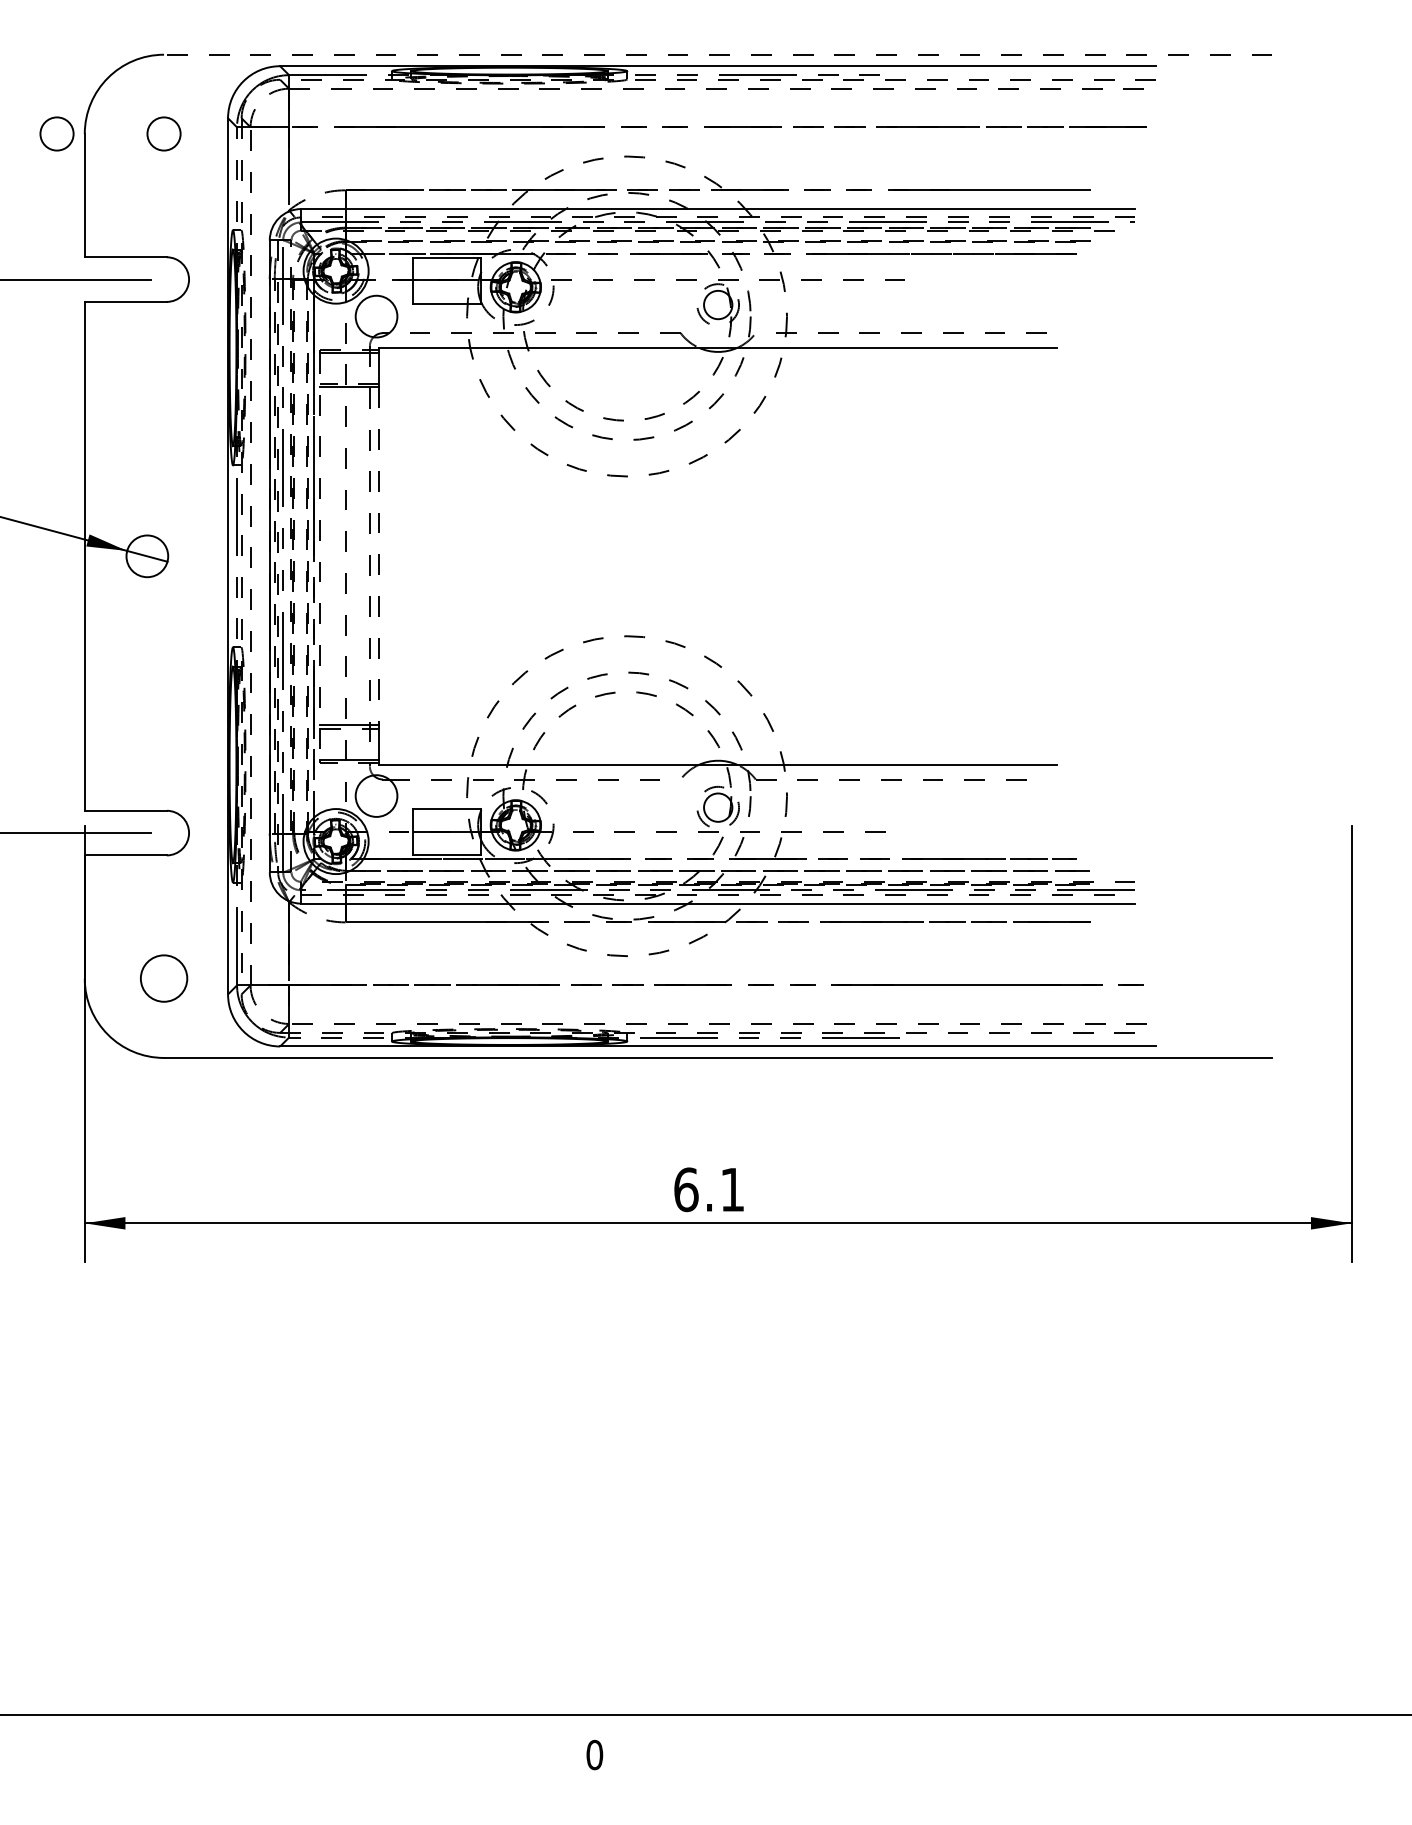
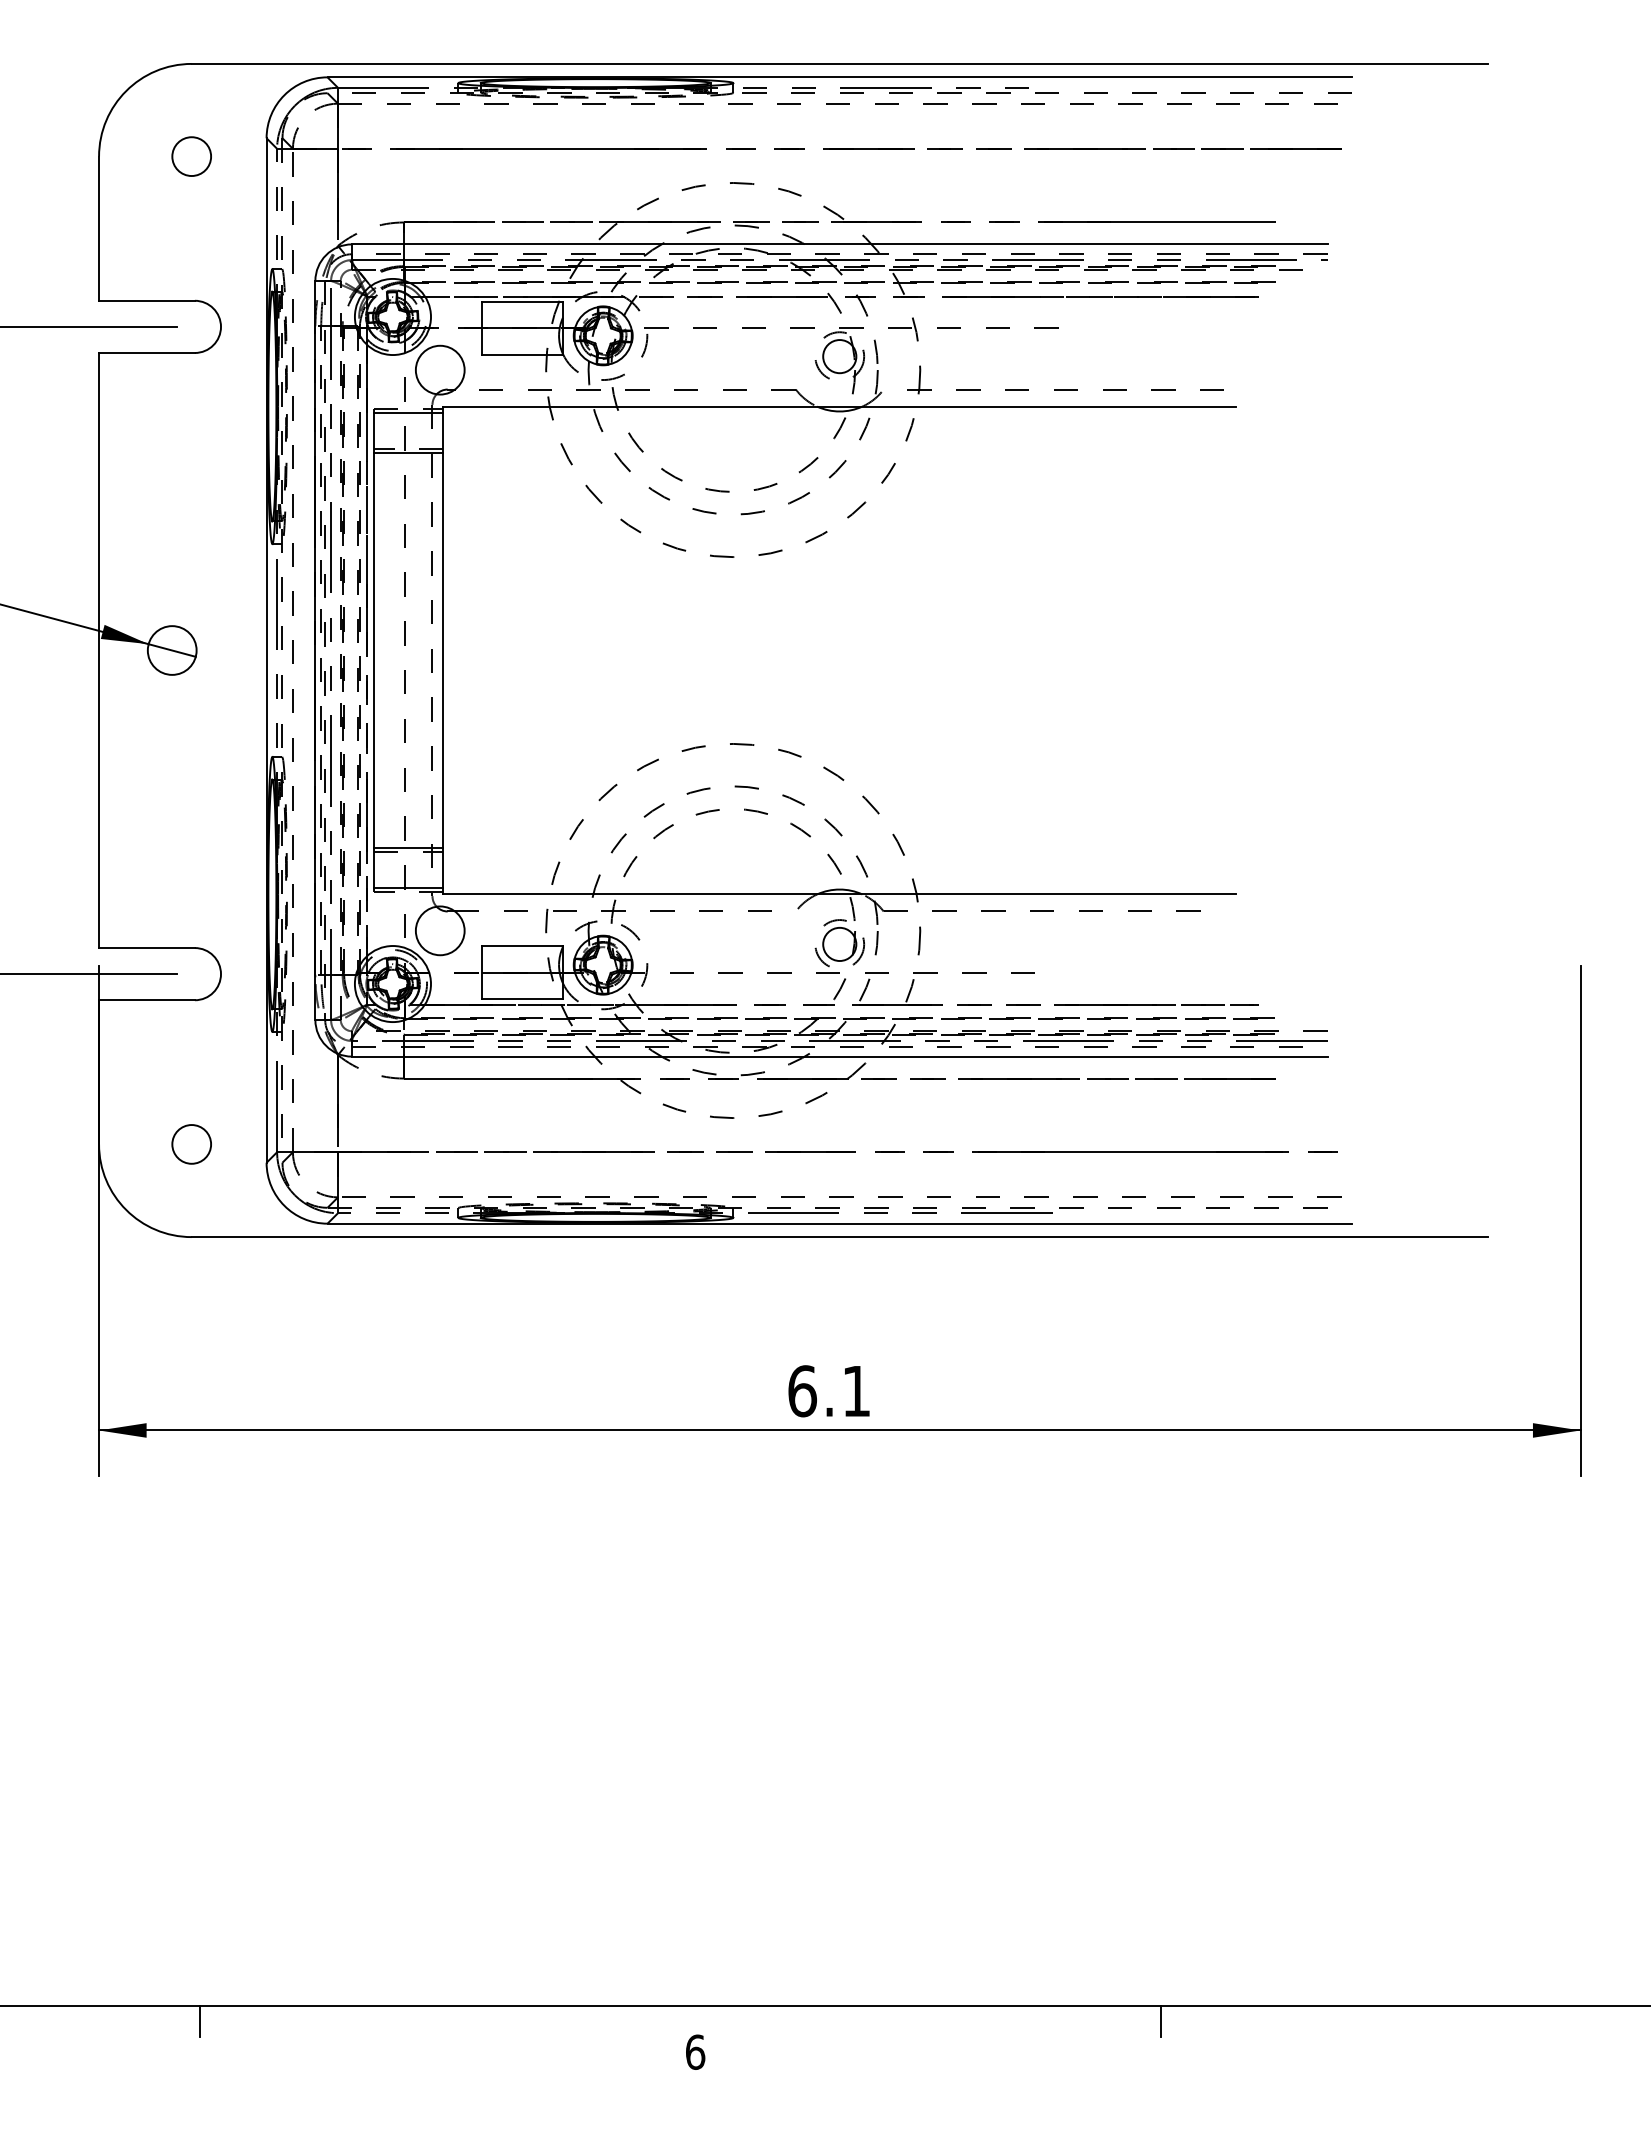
line: (717, 54) -> (838, 63), dashed -> solid
circle: (56, 133) -> (65, 156), removed
line: (319, 556) -> (373, 650), dashed -> solid
line: (379, 556) -> (443, 650), dashed -> solid
circle: (163, 978) -> (191, 1144), size x0.71
line: (171, 1728) -> (200, 2021), added
line: (992, 1728) -> (1160, 2021), added
text: (594, 1754) -> (695, 2051), 0 -> 6

